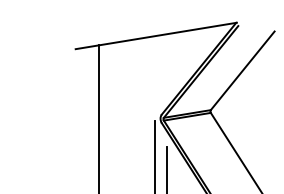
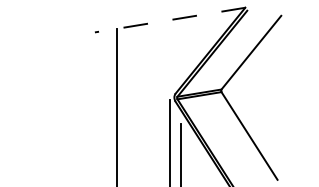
line: (156, 36) -> (170, 20), solid -> dashed

